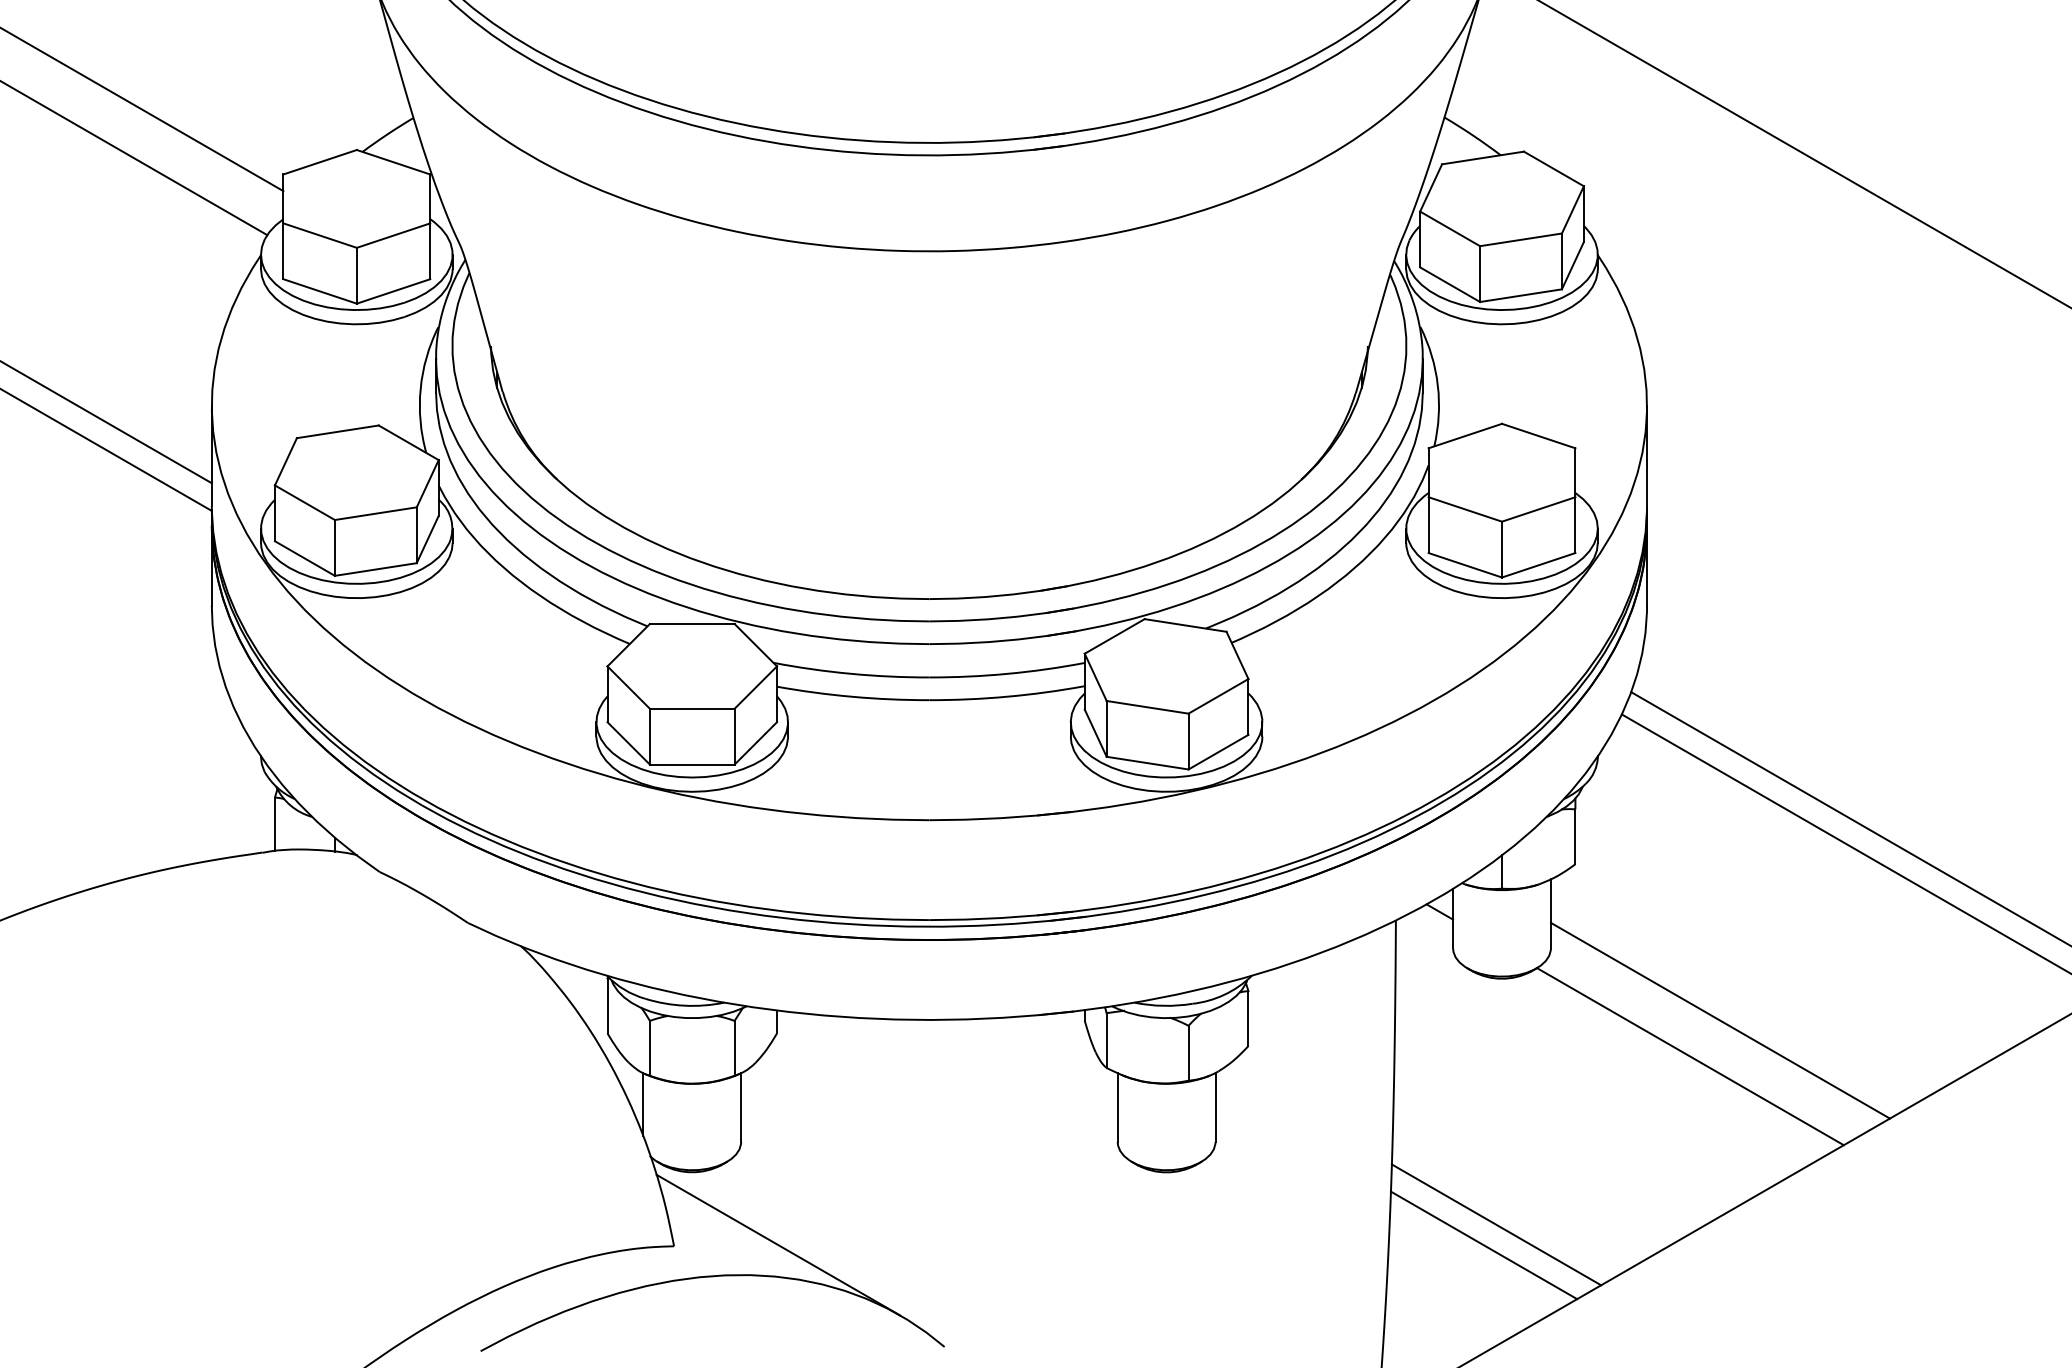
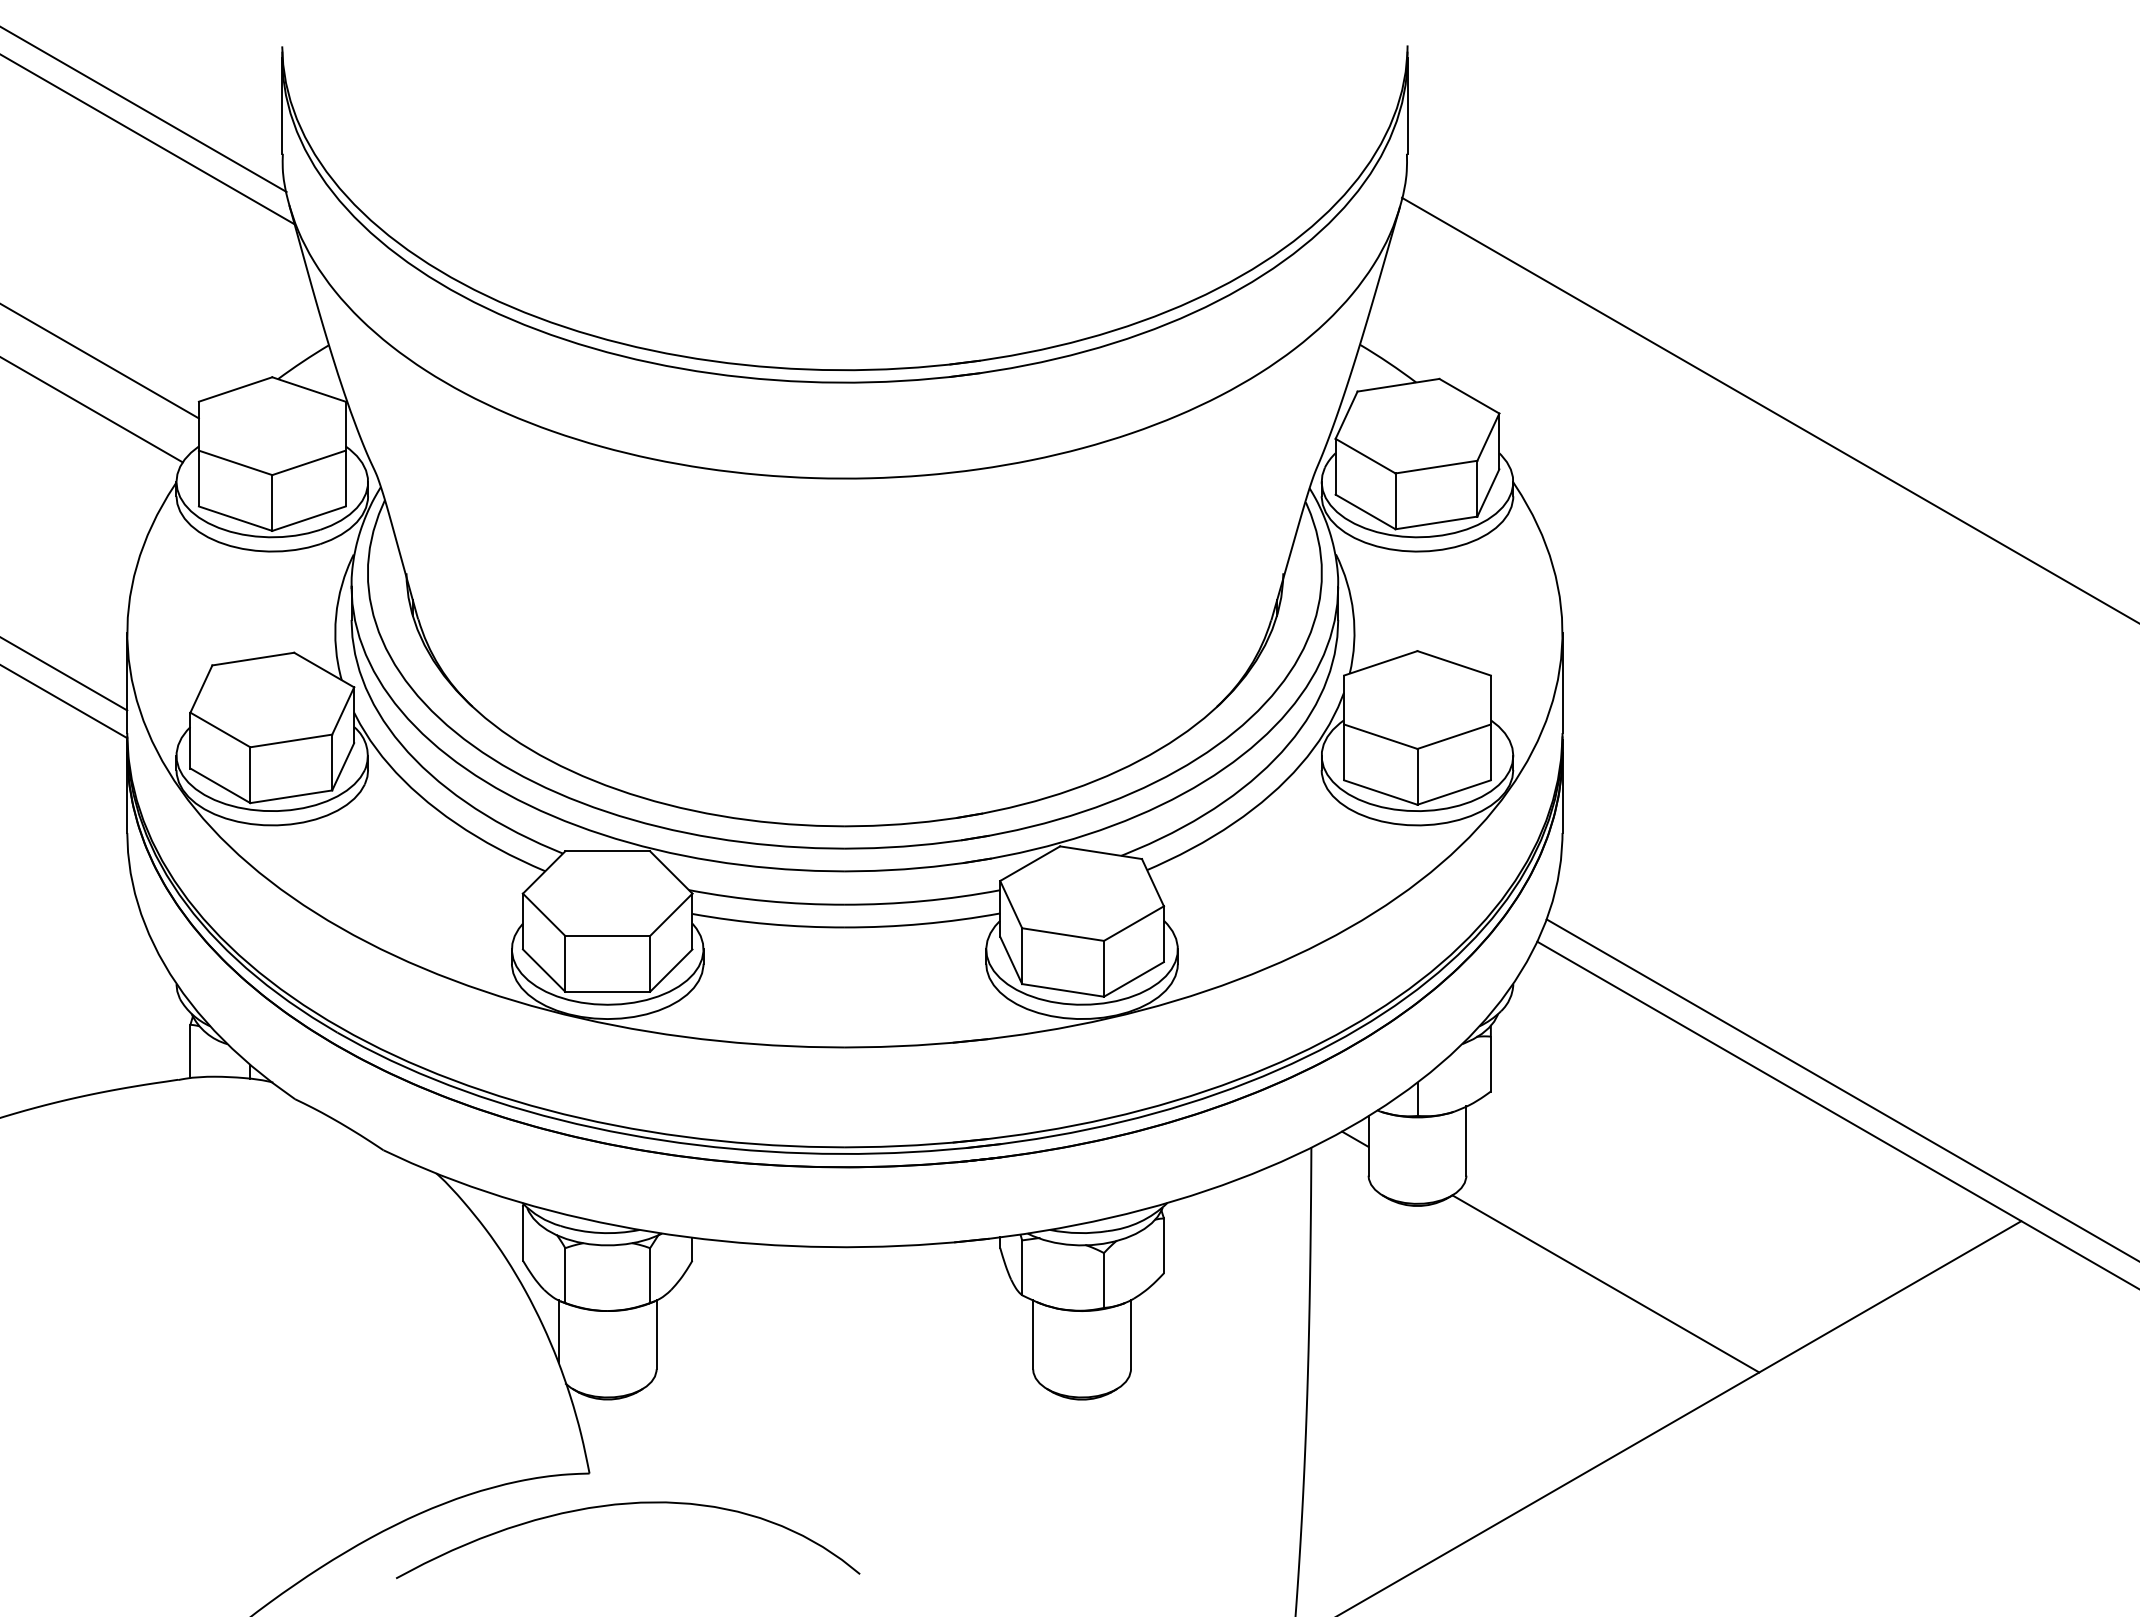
line: (1720, 1020) -> (1635, 1247), removed
line: (1496, 1224) -> (1411, 1451), removed
line: (778, 1245) -> (693, 1472), removed
line: (1484, 1245) -> (1399, 1472), removed

